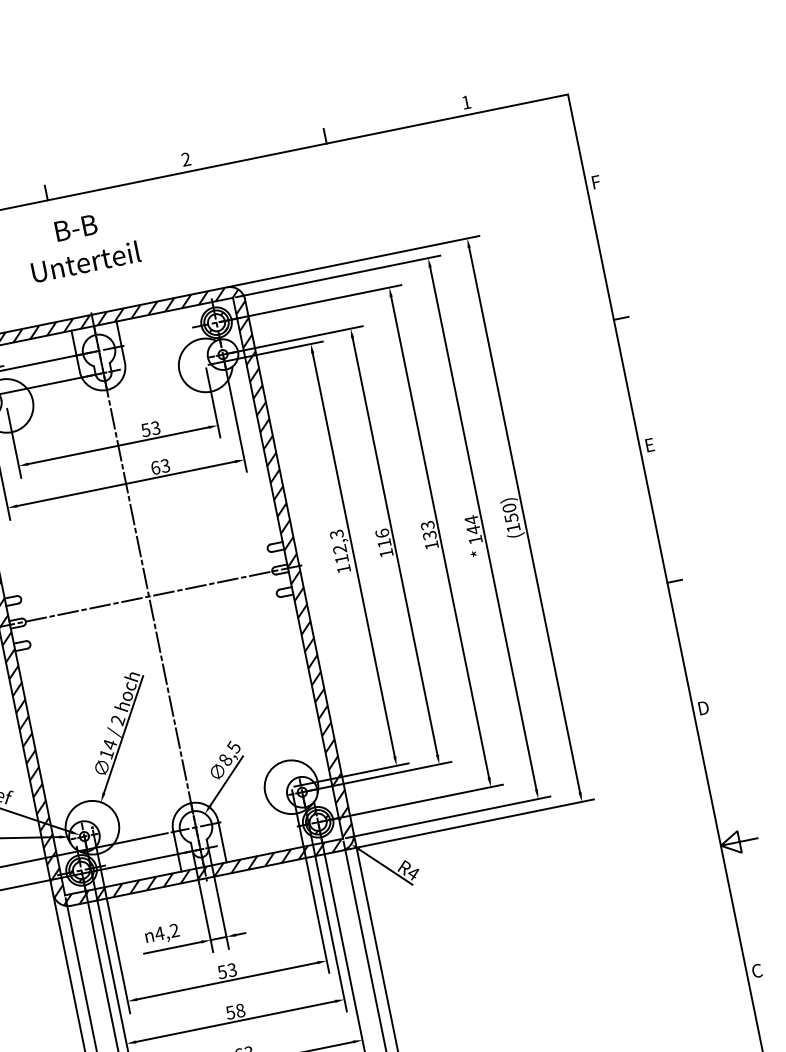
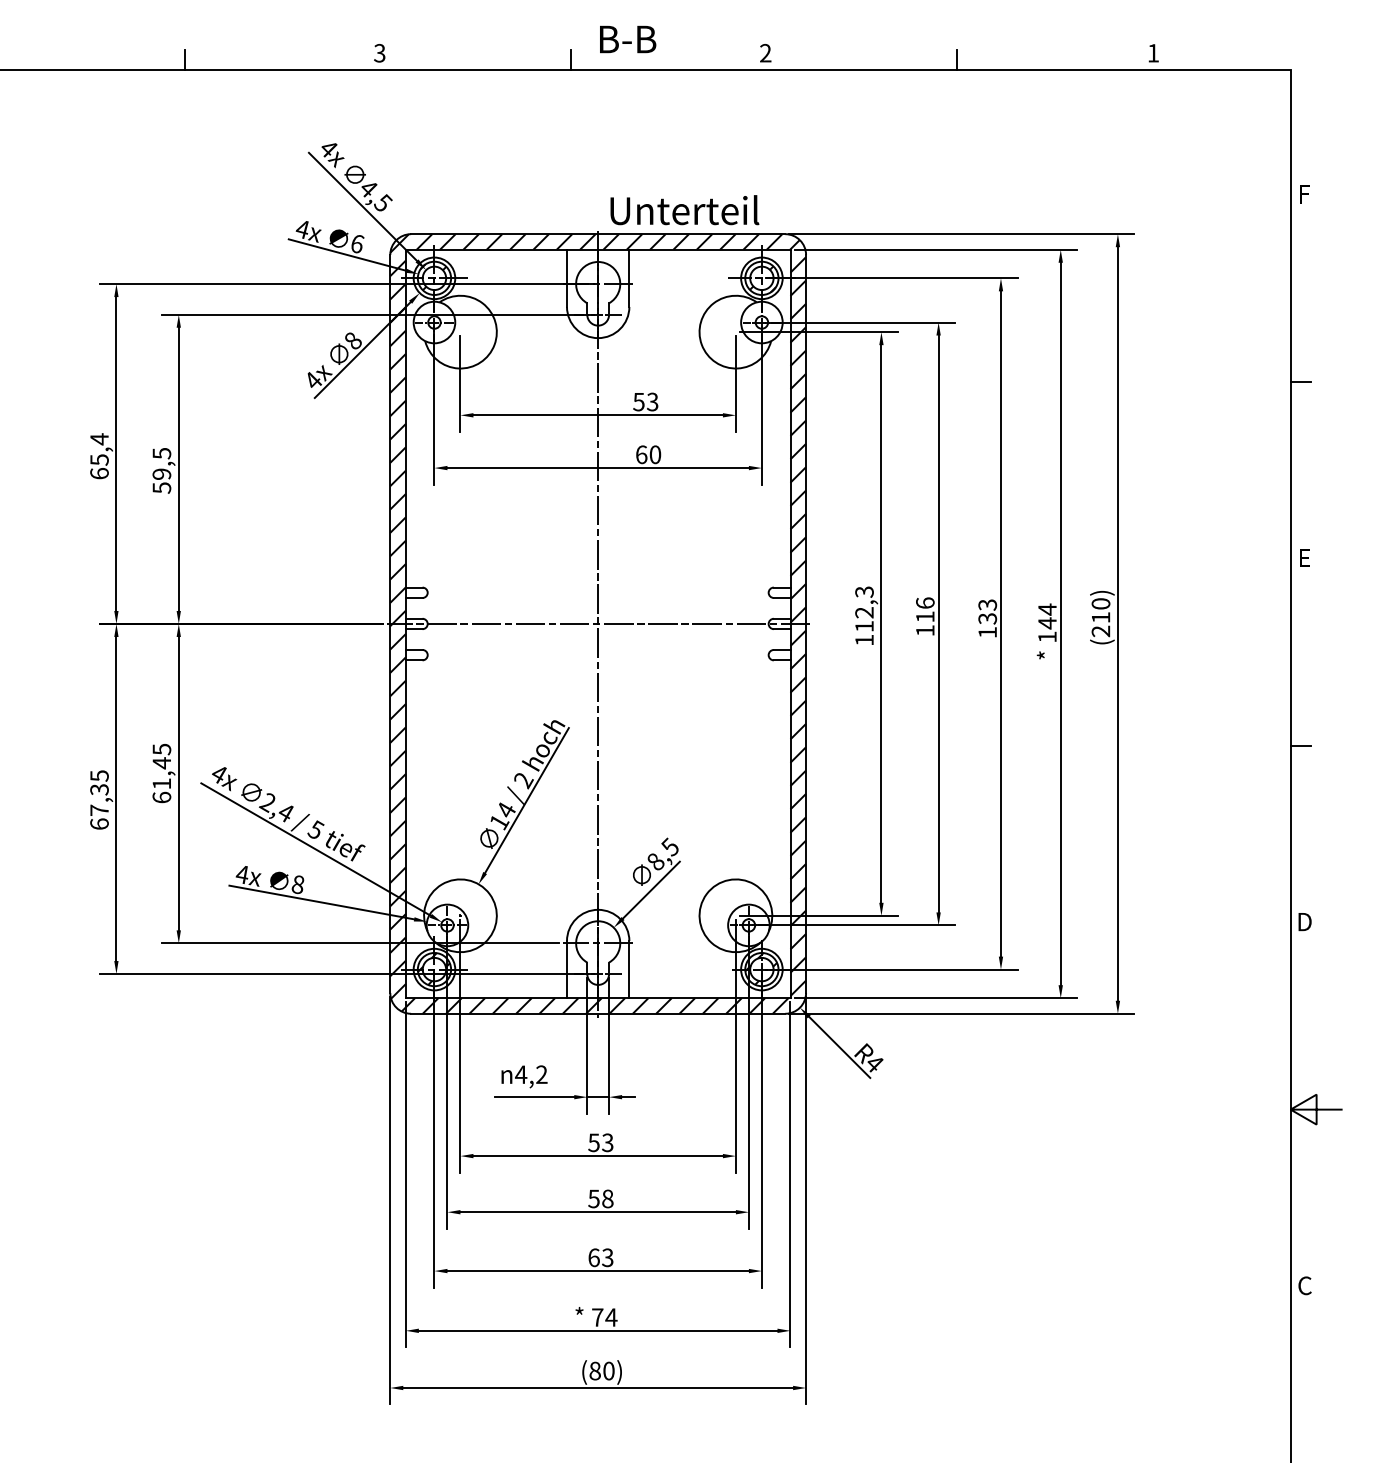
text: (76, 227) -> (628, 39), moved
text: (85, 262) -> (684, 210), moved
text: (165, 465) -> (655, 454), 63 -> 60
text: (512, 523) -> (1100, 624), (150) -> (210)

